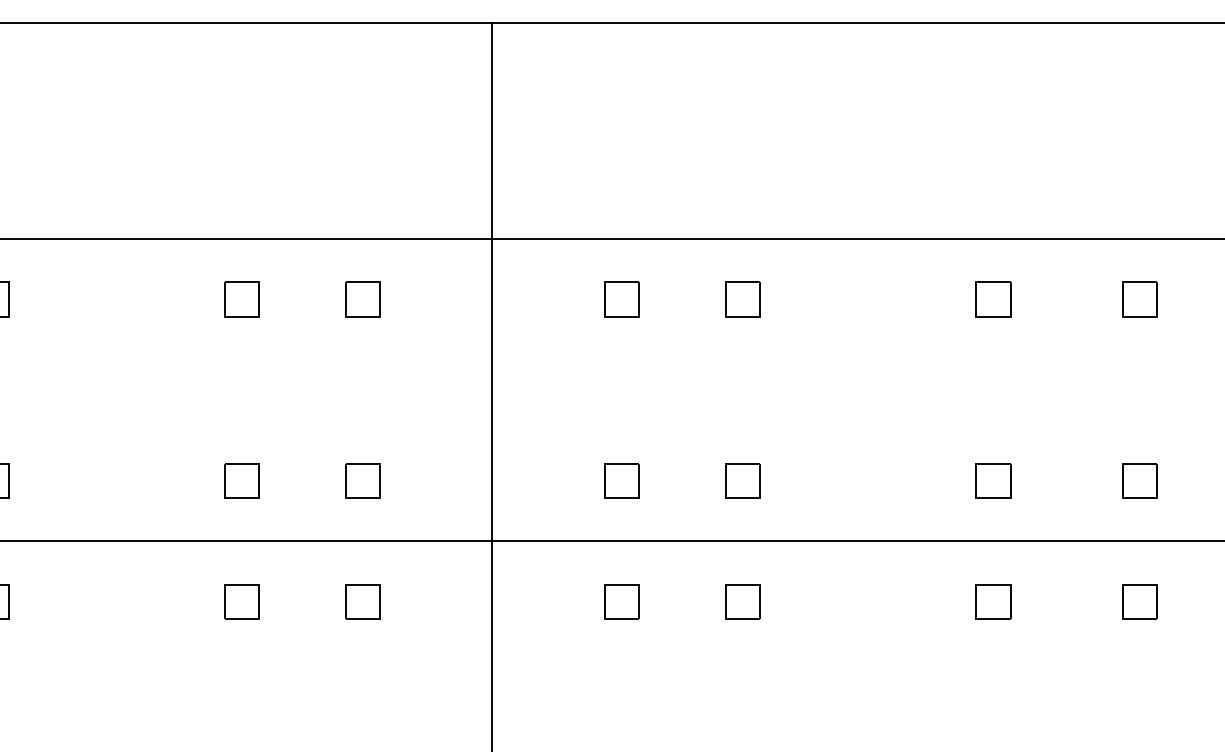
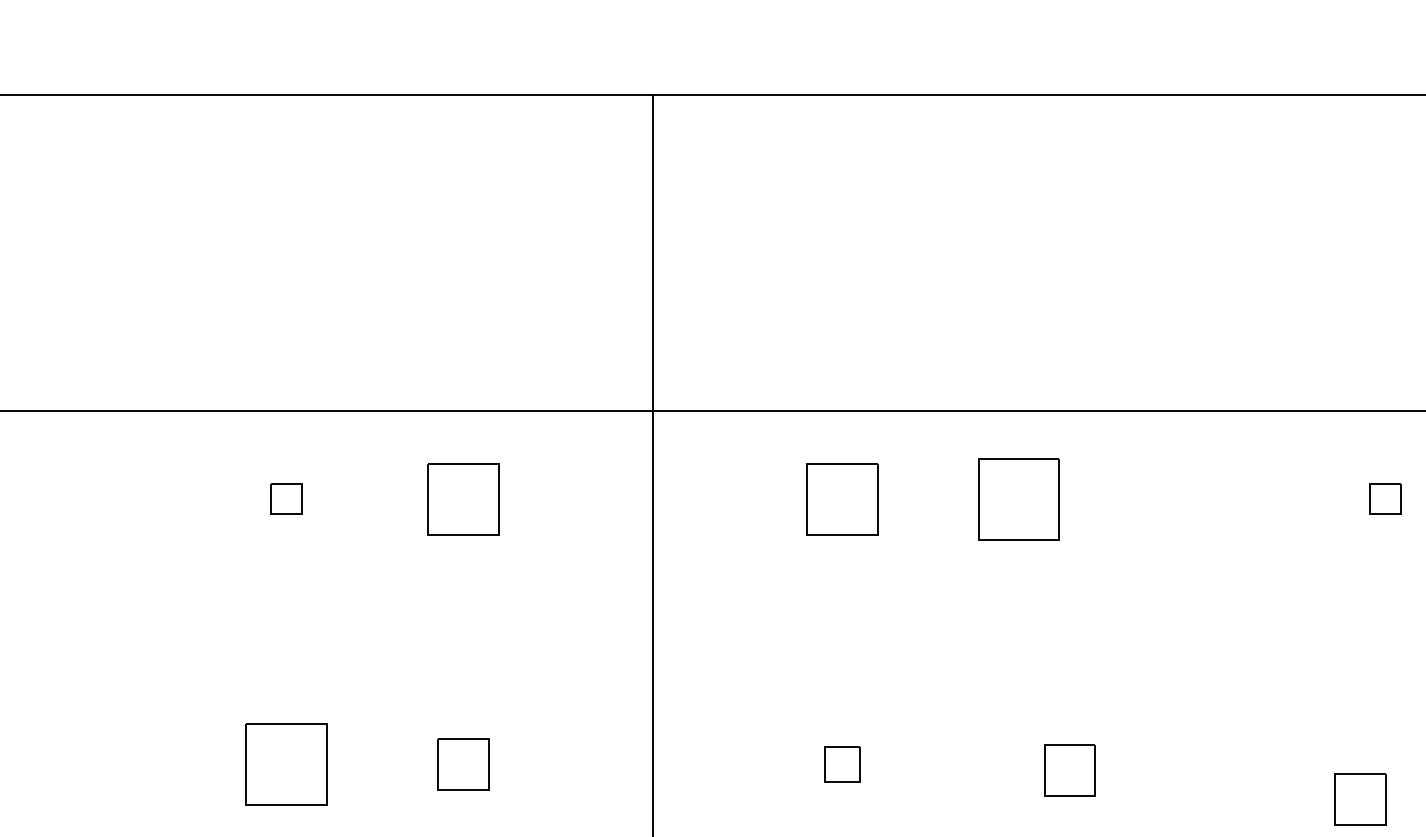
part: (241, 299) -> (285, 498), size x0.6
part: (362, 299) -> (462, 498), size x1.4
part: (621, 299) -> (841, 498), size x1.4
part: (742, 299) -> (1018, 498), size x1.6
part: (993, 299) -> (1385, 498), size x0.6
part: (241, 480) -> (285, 763), size x1.6
part: (621, 480) -> (841, 763), size x0.7
part: (742, 480) -> (1069, 769), moved
part: (993, 480) -> (1360, 798), moved

